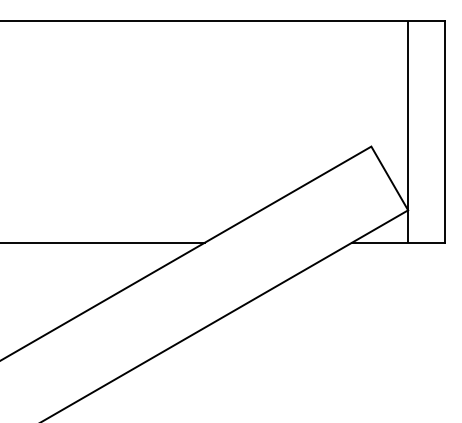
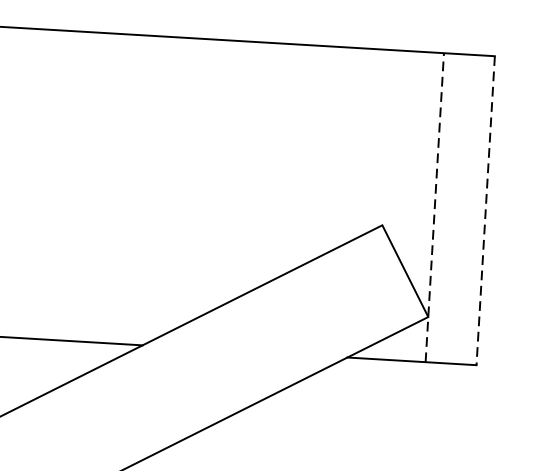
line: (408, 131) -> (435, 207), solid -> dashed
line: (444, 131) -> (485, 210), solid -> dashed

